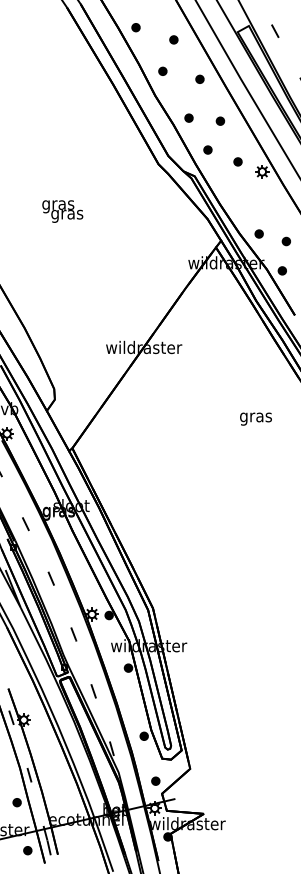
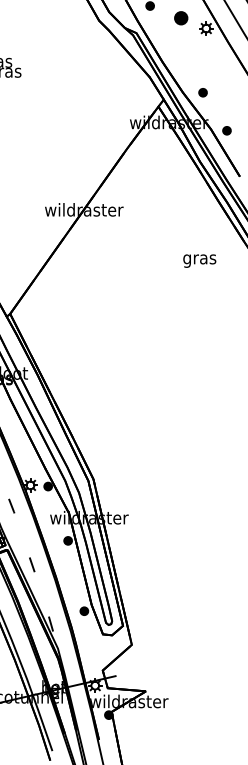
part: (237, 161) -> (180, 17), size x1.6
part: (286, 241) -> (231, 100), removed
text: (255, 418) -> (199, 260), moved
part: (155, 780) -> (96, 656), removed

